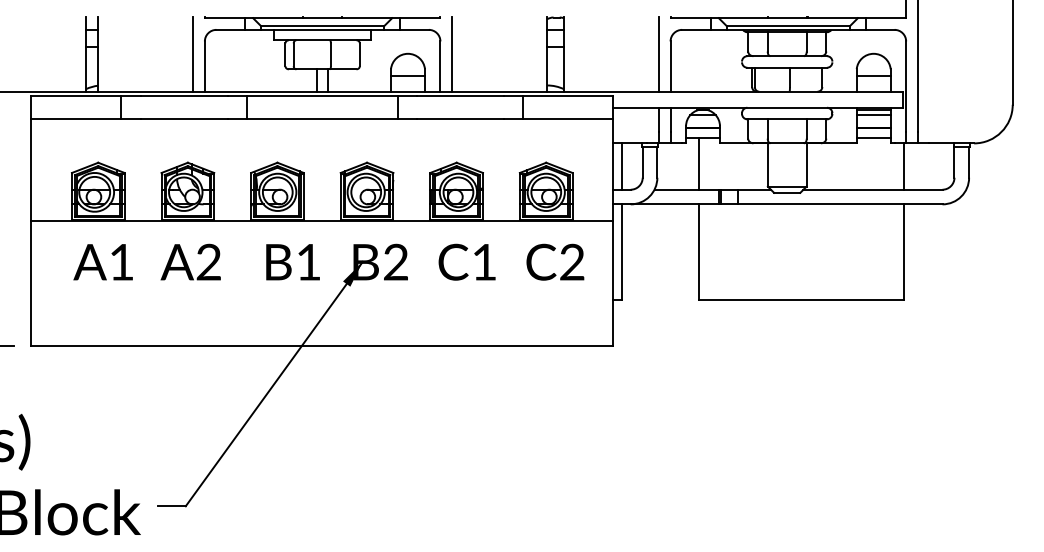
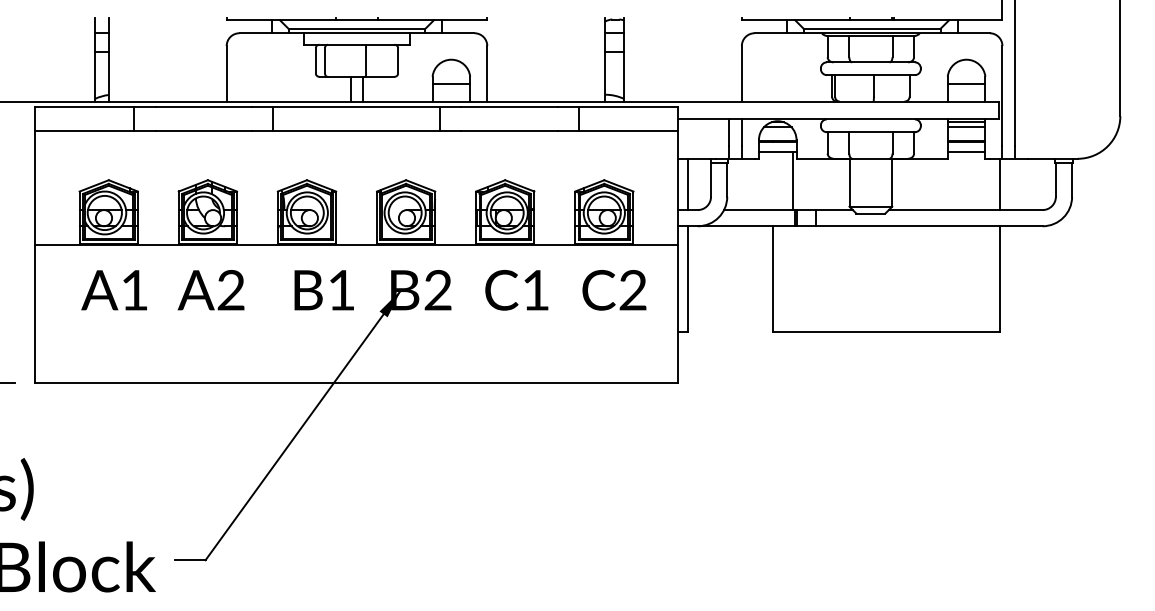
line: (192, 53) -> (213, 59), removed
line: (452, 53) -> (500, 59), removed
line: (659, 53) -> (729, 59), removed
line: (699, 163) -> (793, 181), moved

